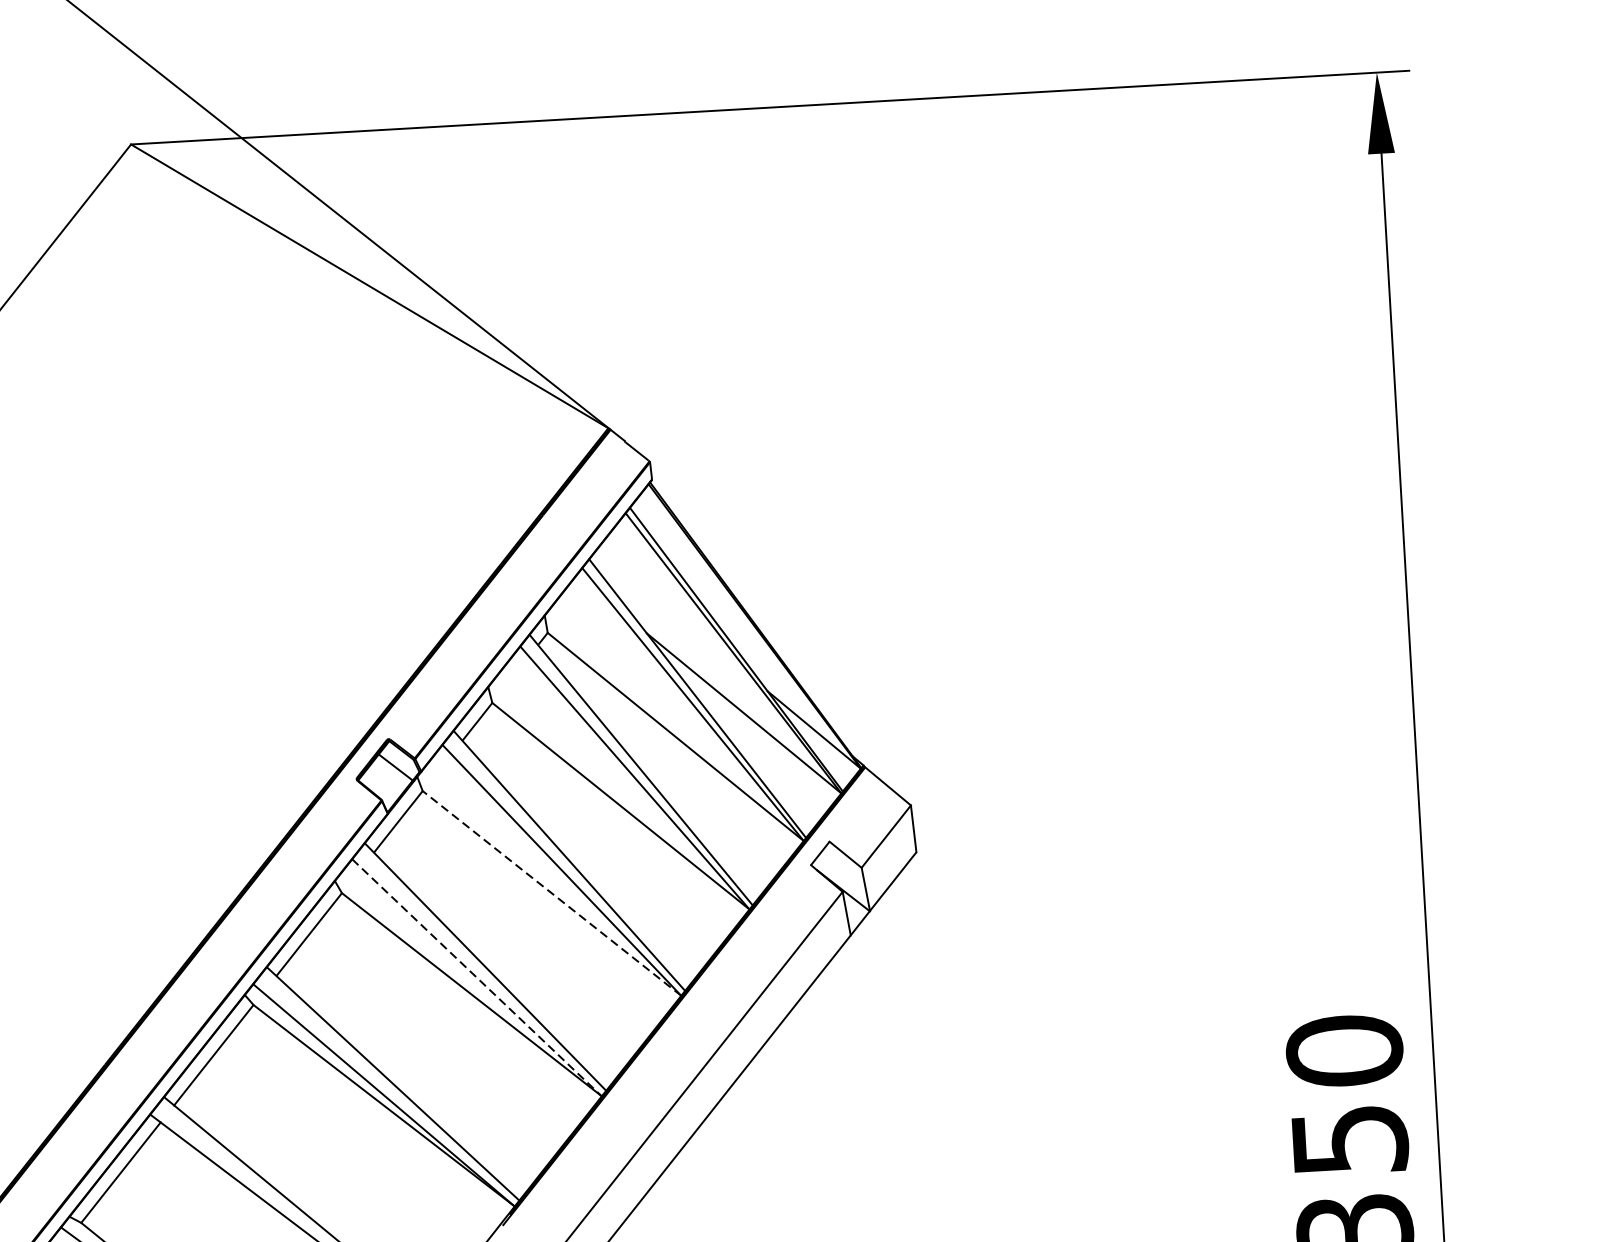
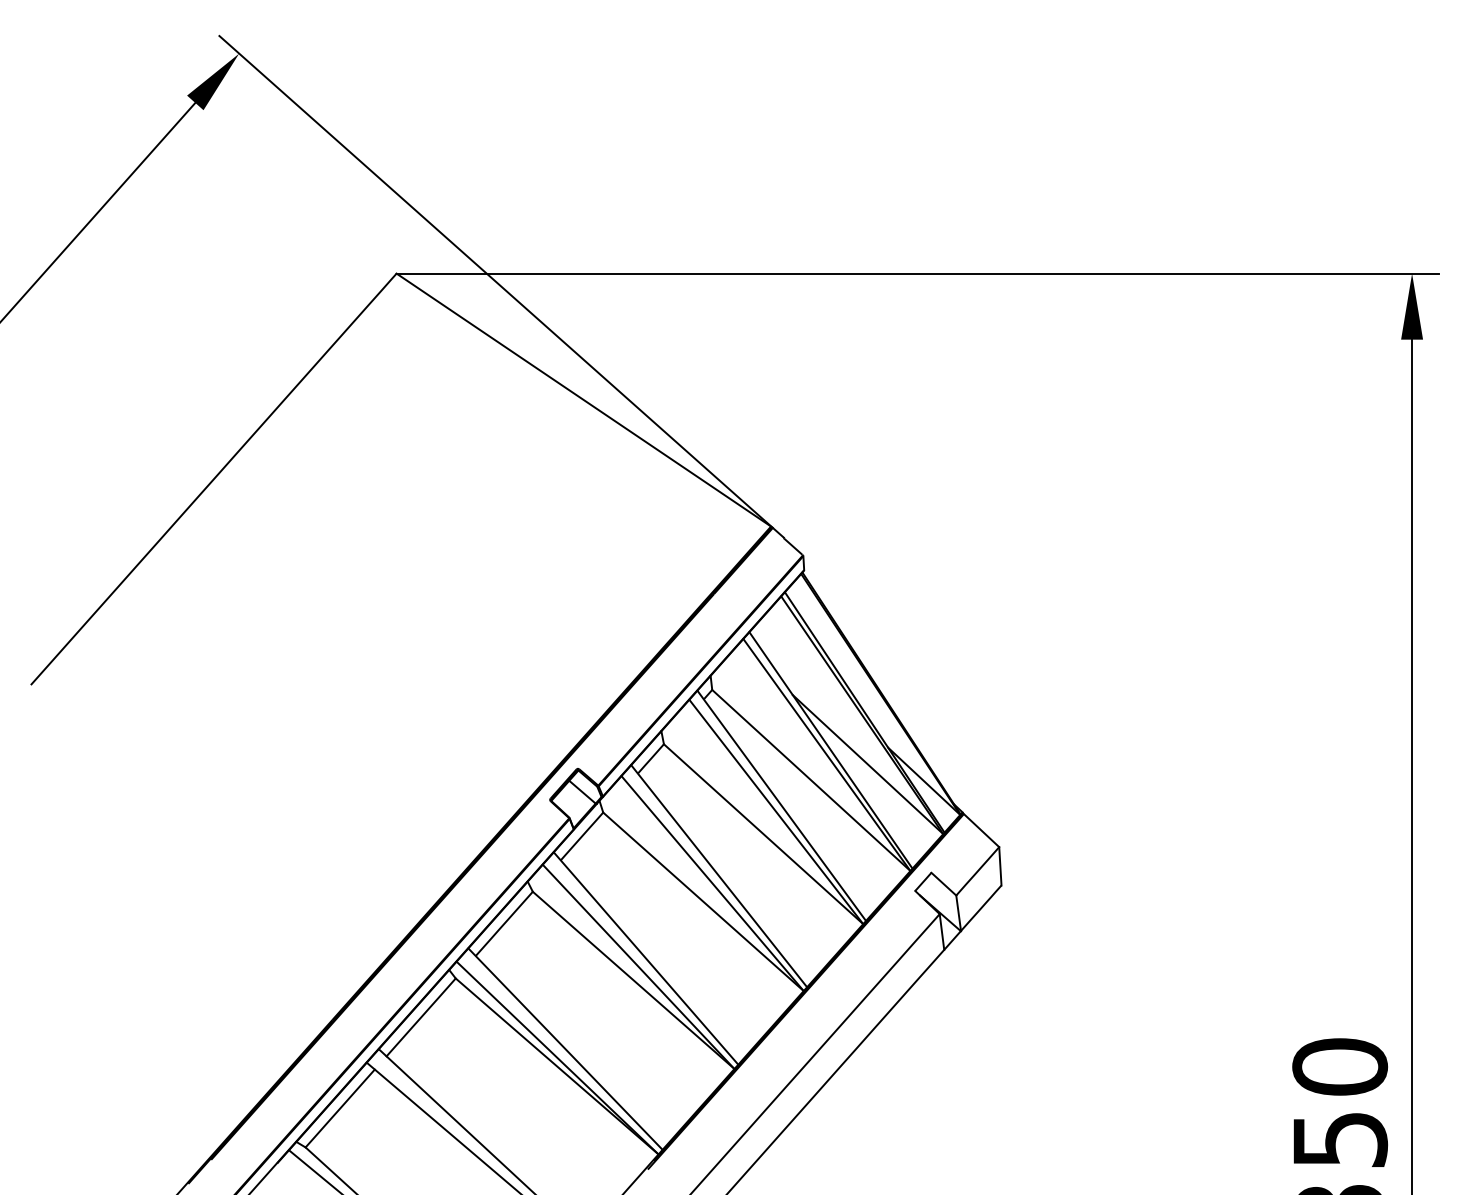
line: (551, 893) -> (703, 901), dashed -> solid
line: (476, 978) -> (638, 967), dashed -> solid

